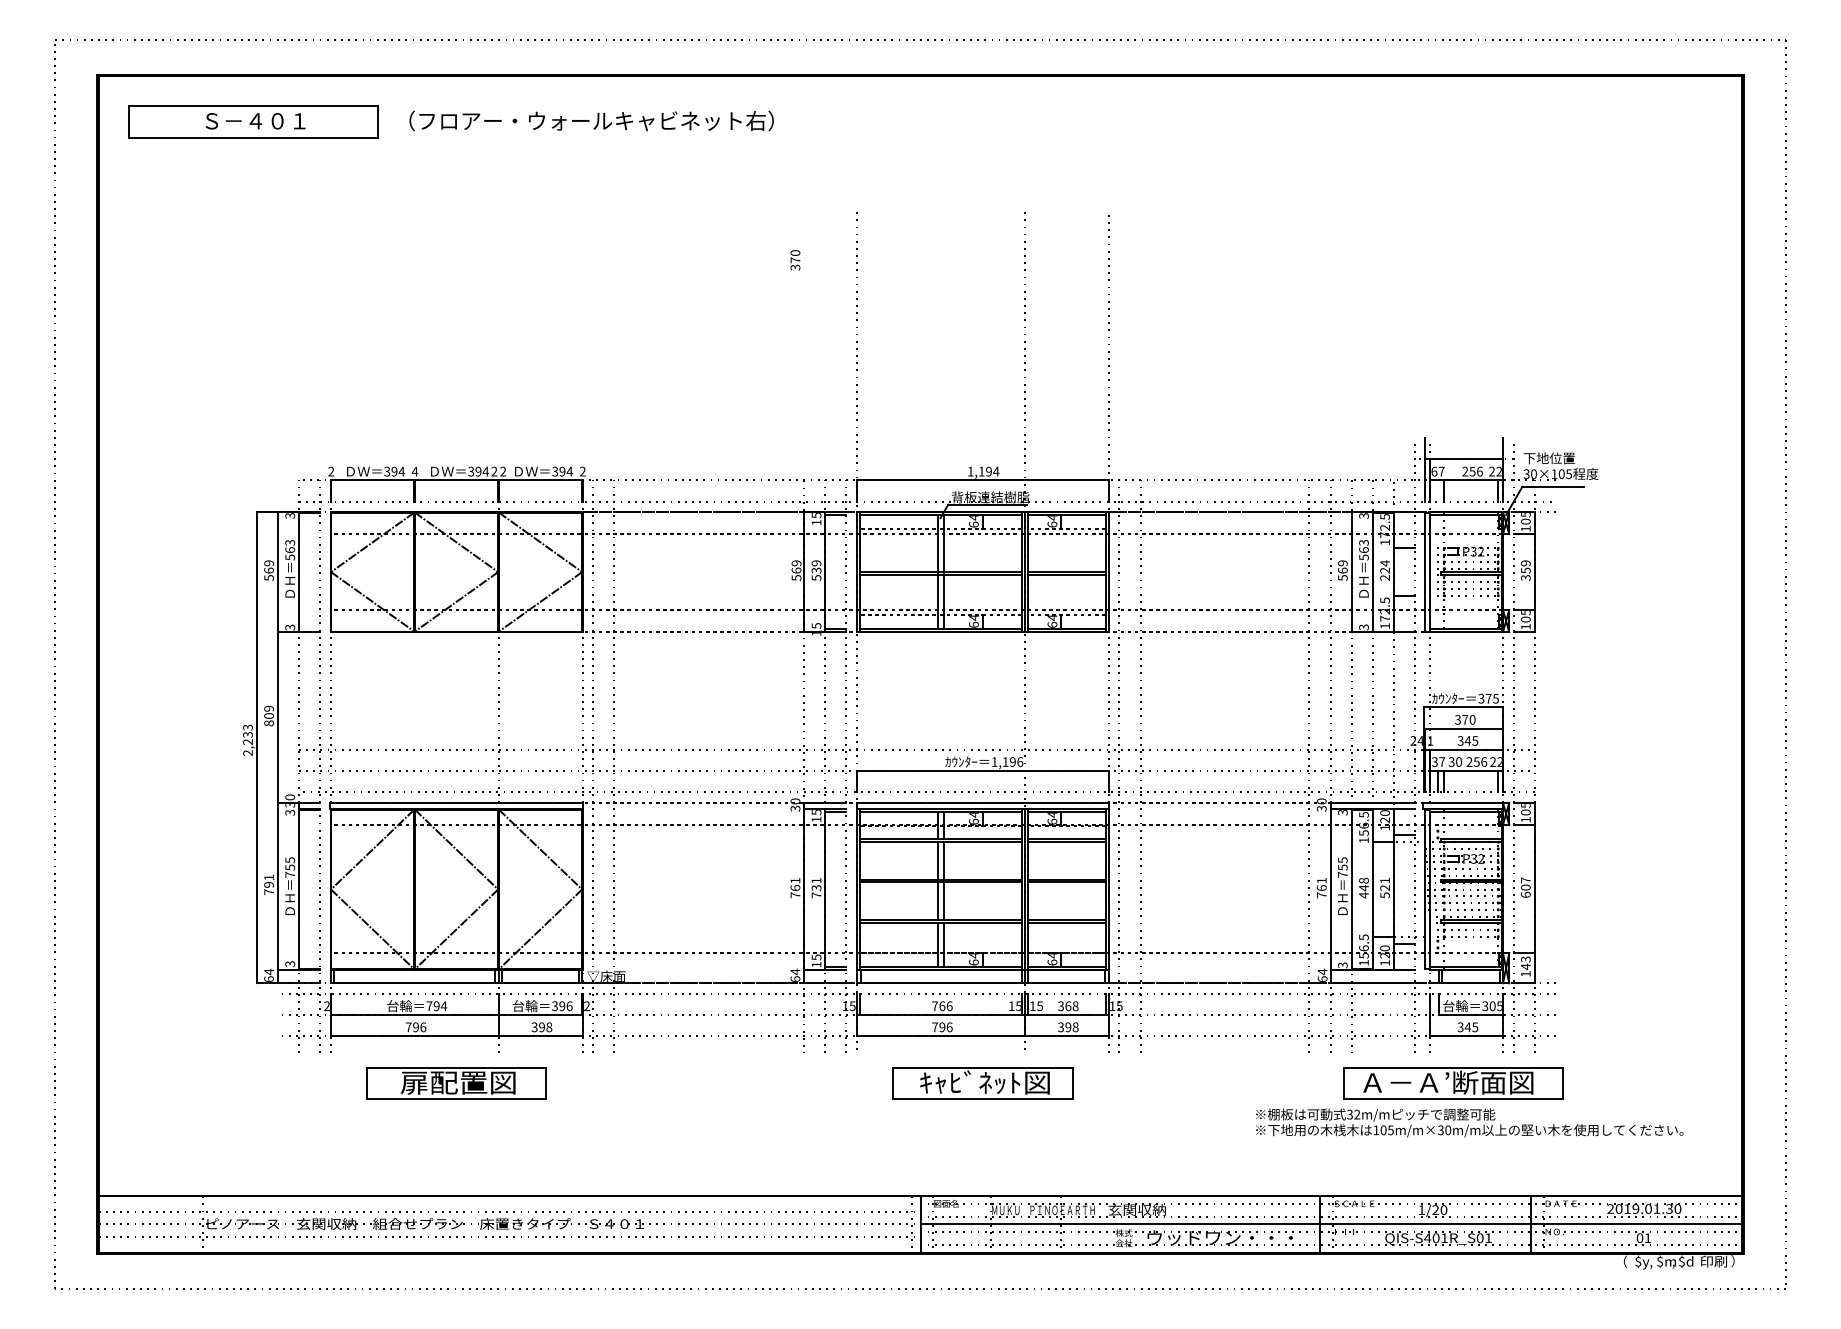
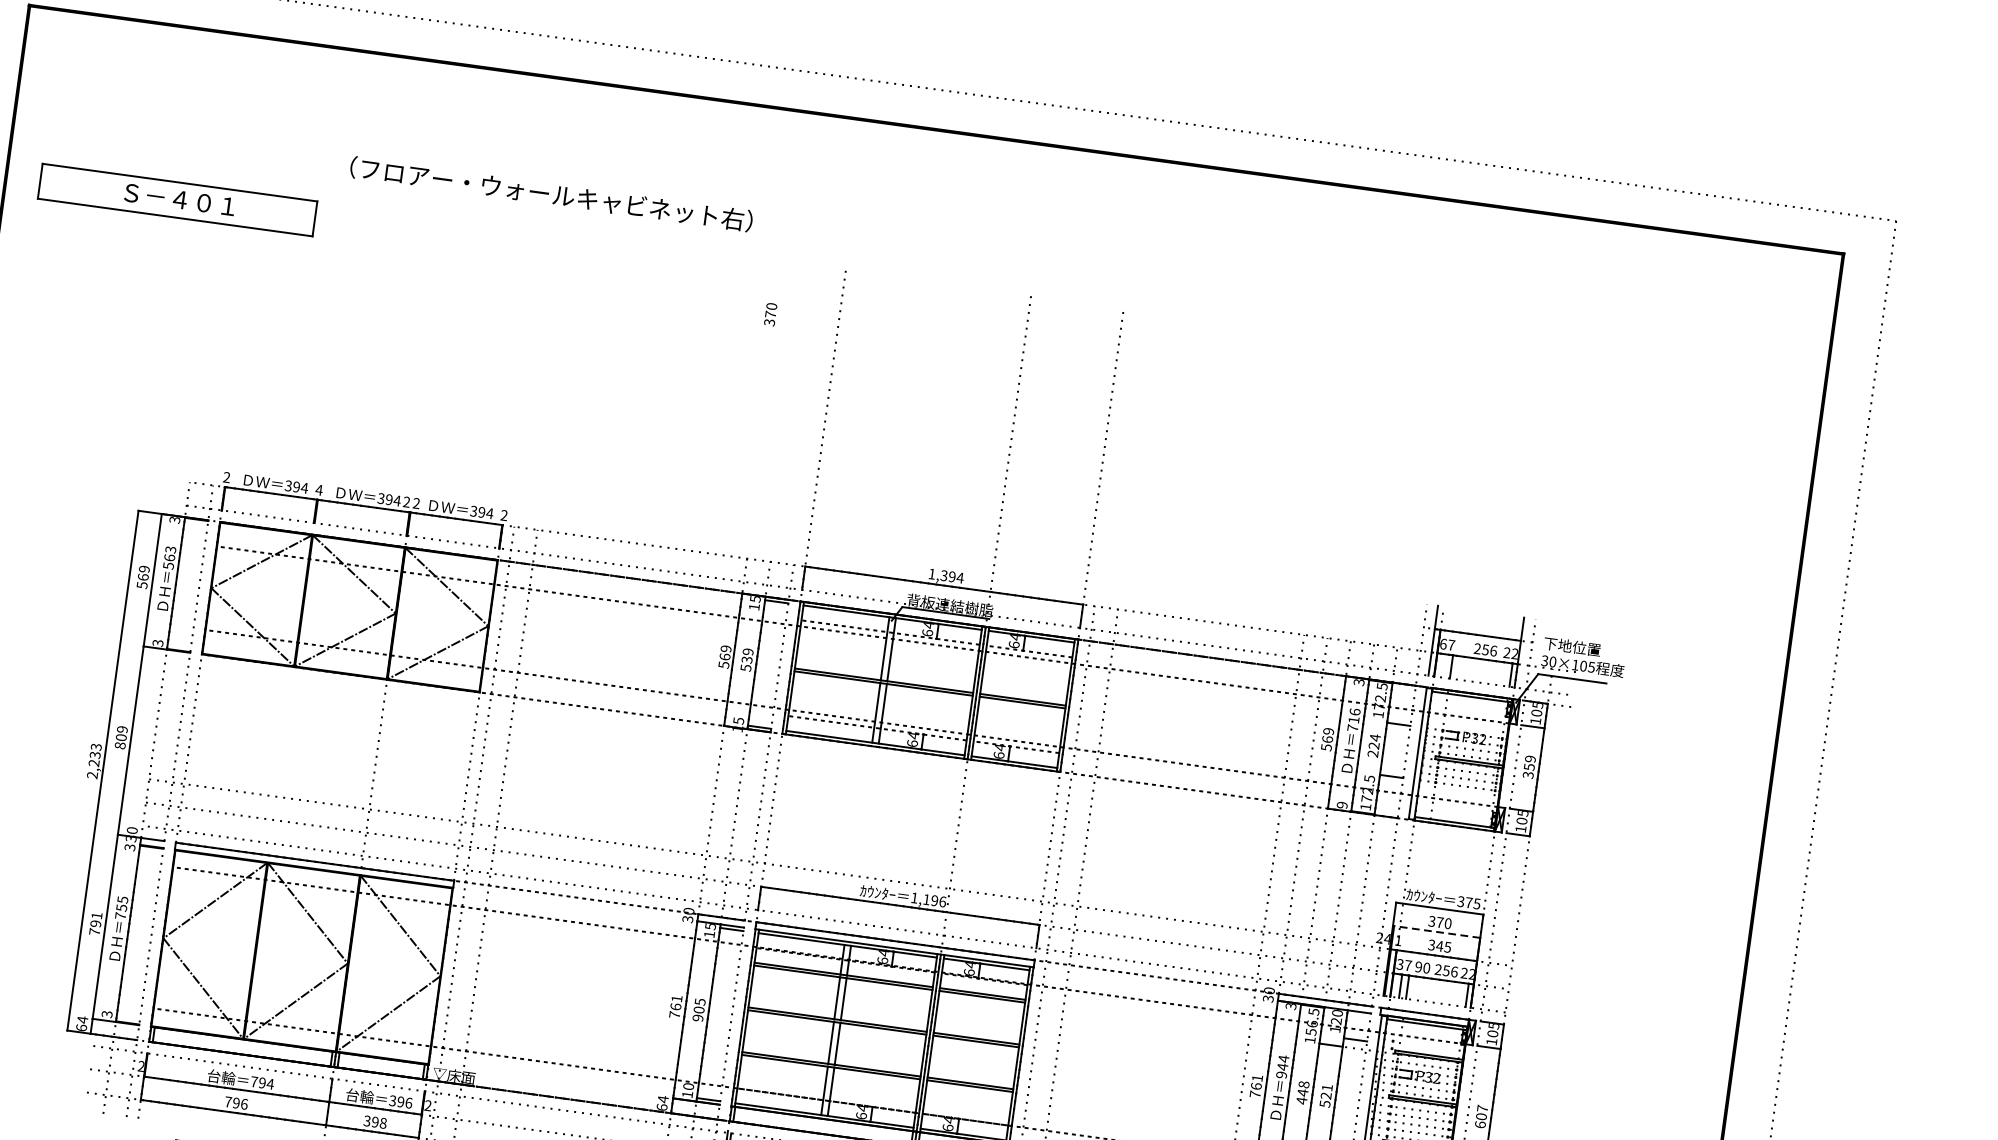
text: (591, 120) -> (551, 193), moved
part: (253, 121) -> (177, 199), moved
text: (981, 471) -> (944, 575), 1,194 -> 1,394
text: (1363, 549) -> (1353, 719), 563 -> 716
text: (1363, 627) -> (1341, 805), 3 -> 9
line: (1463, 728) -> (1436, 931), solid -> dashed
text: (1451, 761) -> (1418, 966), 30 -> 90
text: (1342, 867) -> (1282, 1066), 755 -> 944
text: (816, 887) -> (699, 1009), 731 -> 905
text: (816, 957) -> (688, 1086), 15 -> 10

